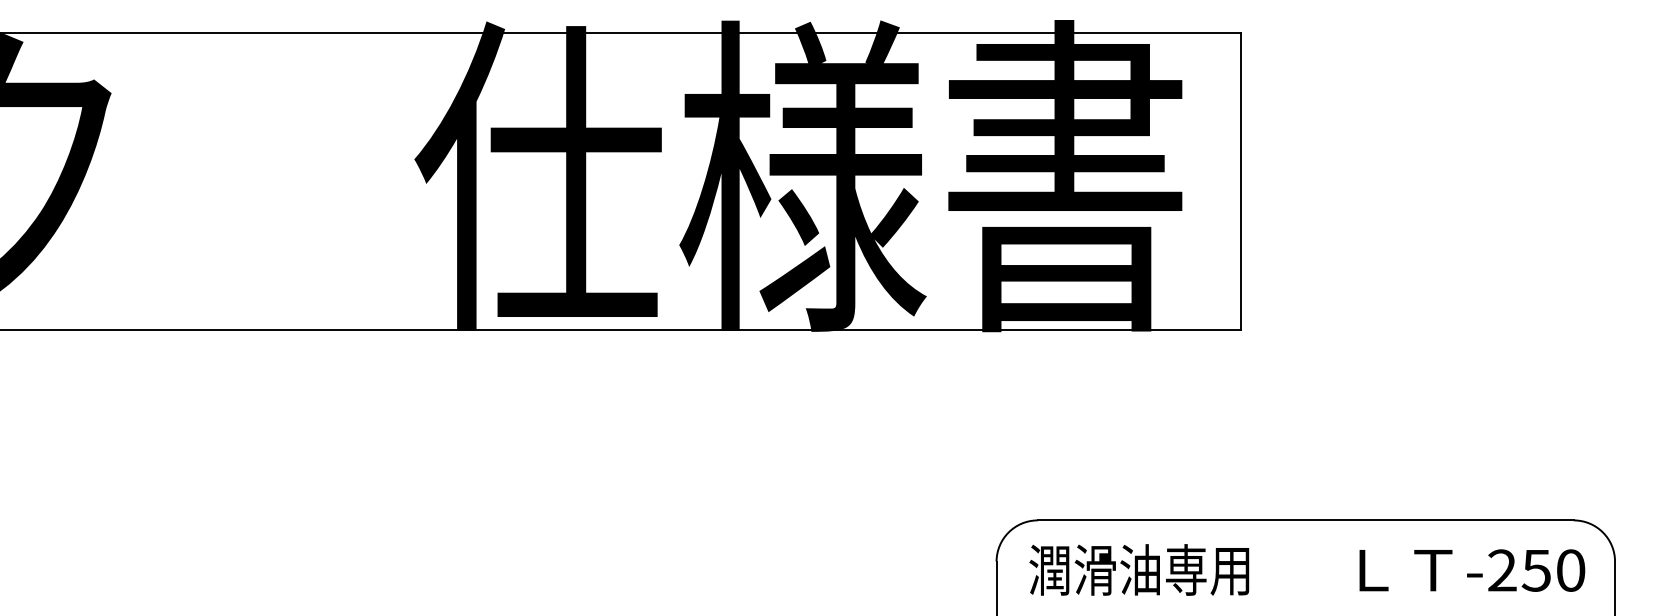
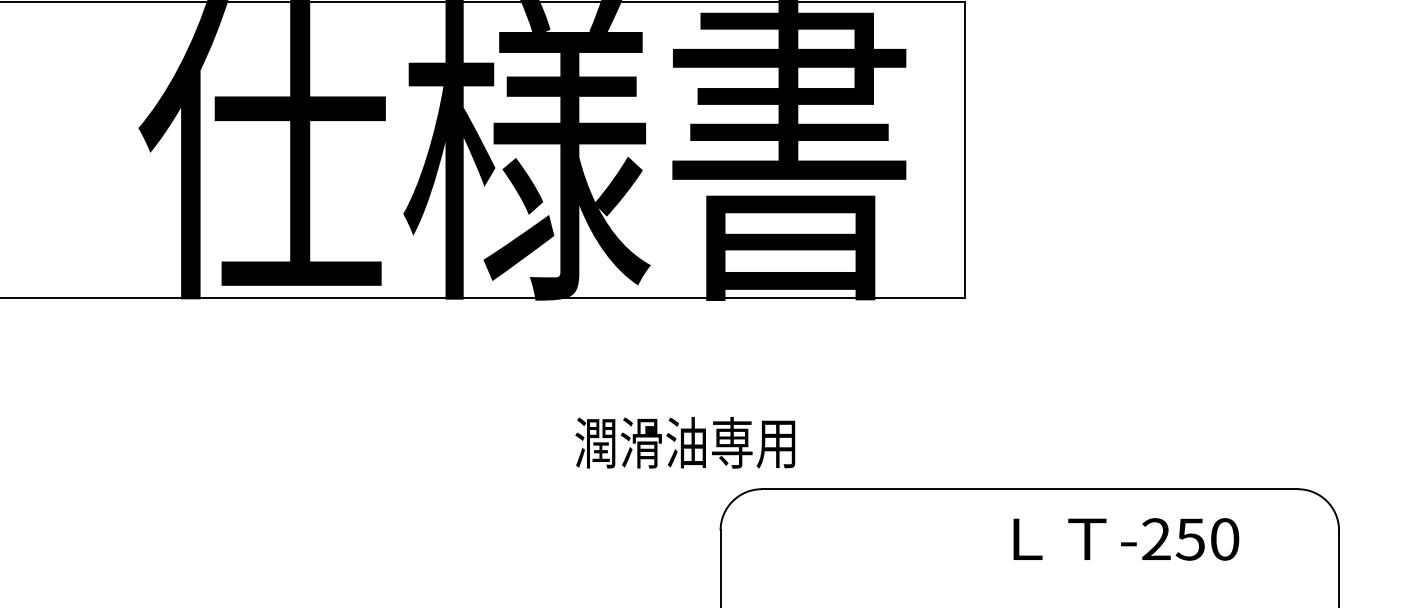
text: (1139, 569) -> (685, 442), moved
text: (1472, 570) -> (1126, 539), moved

